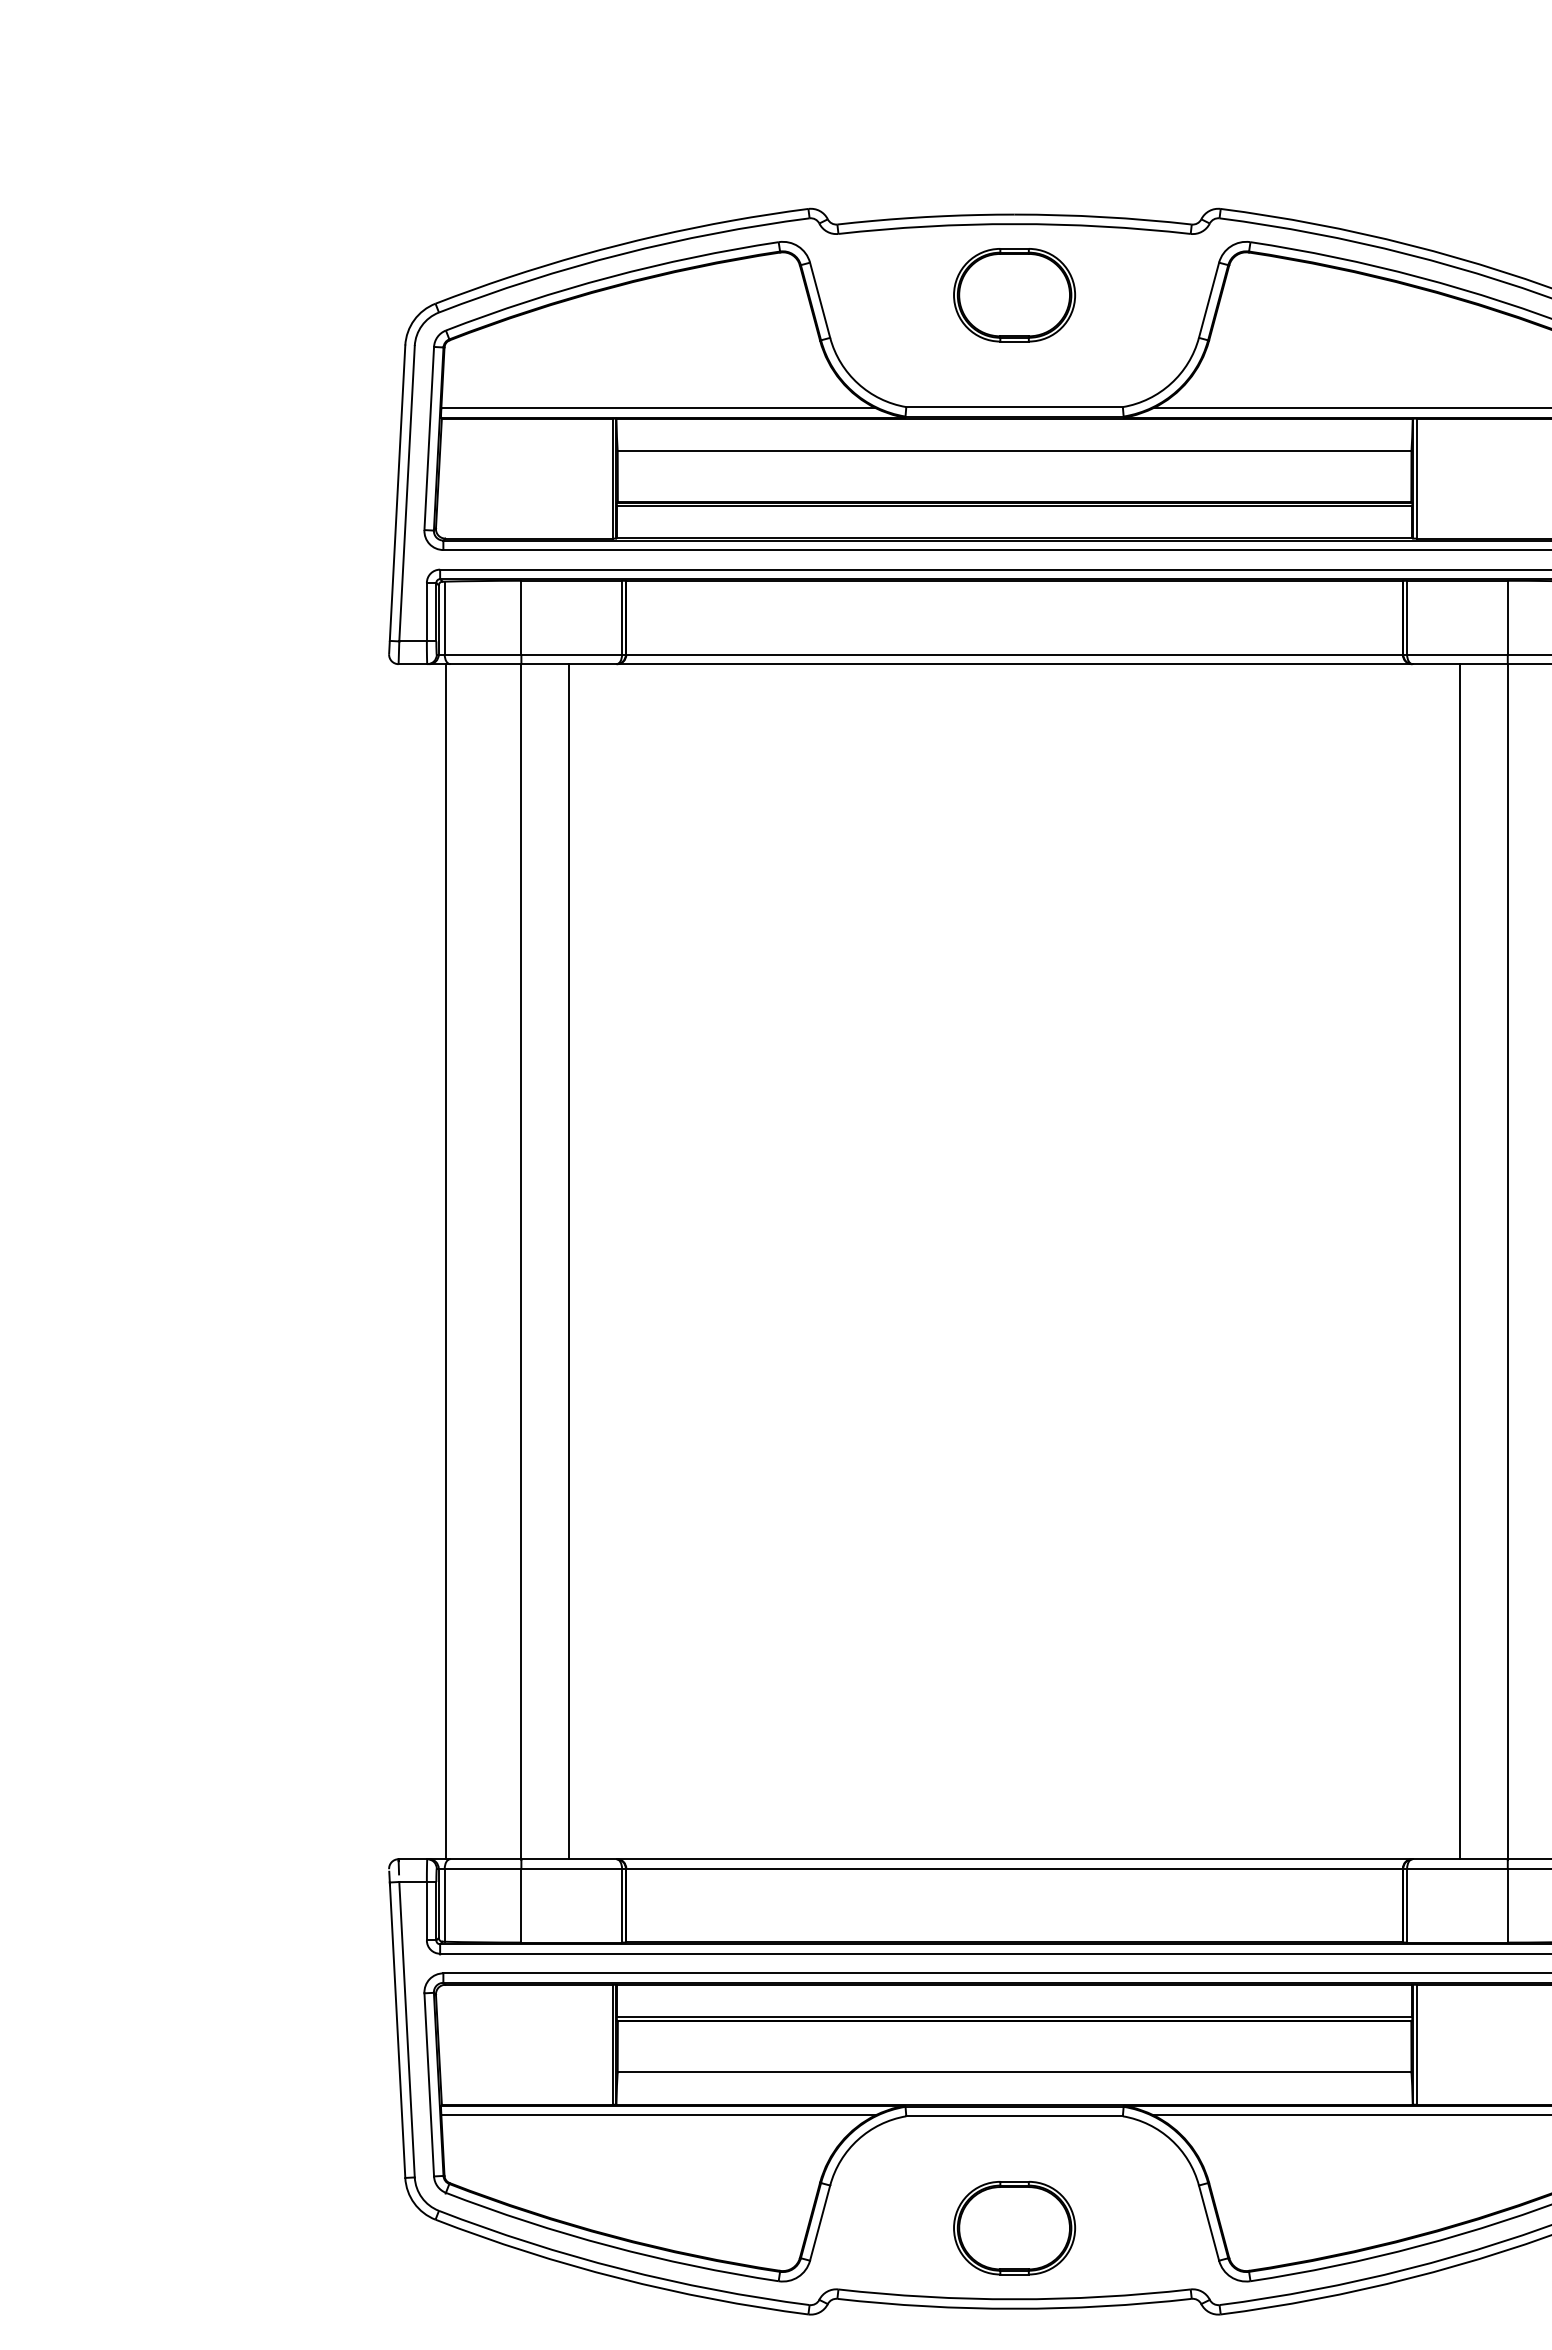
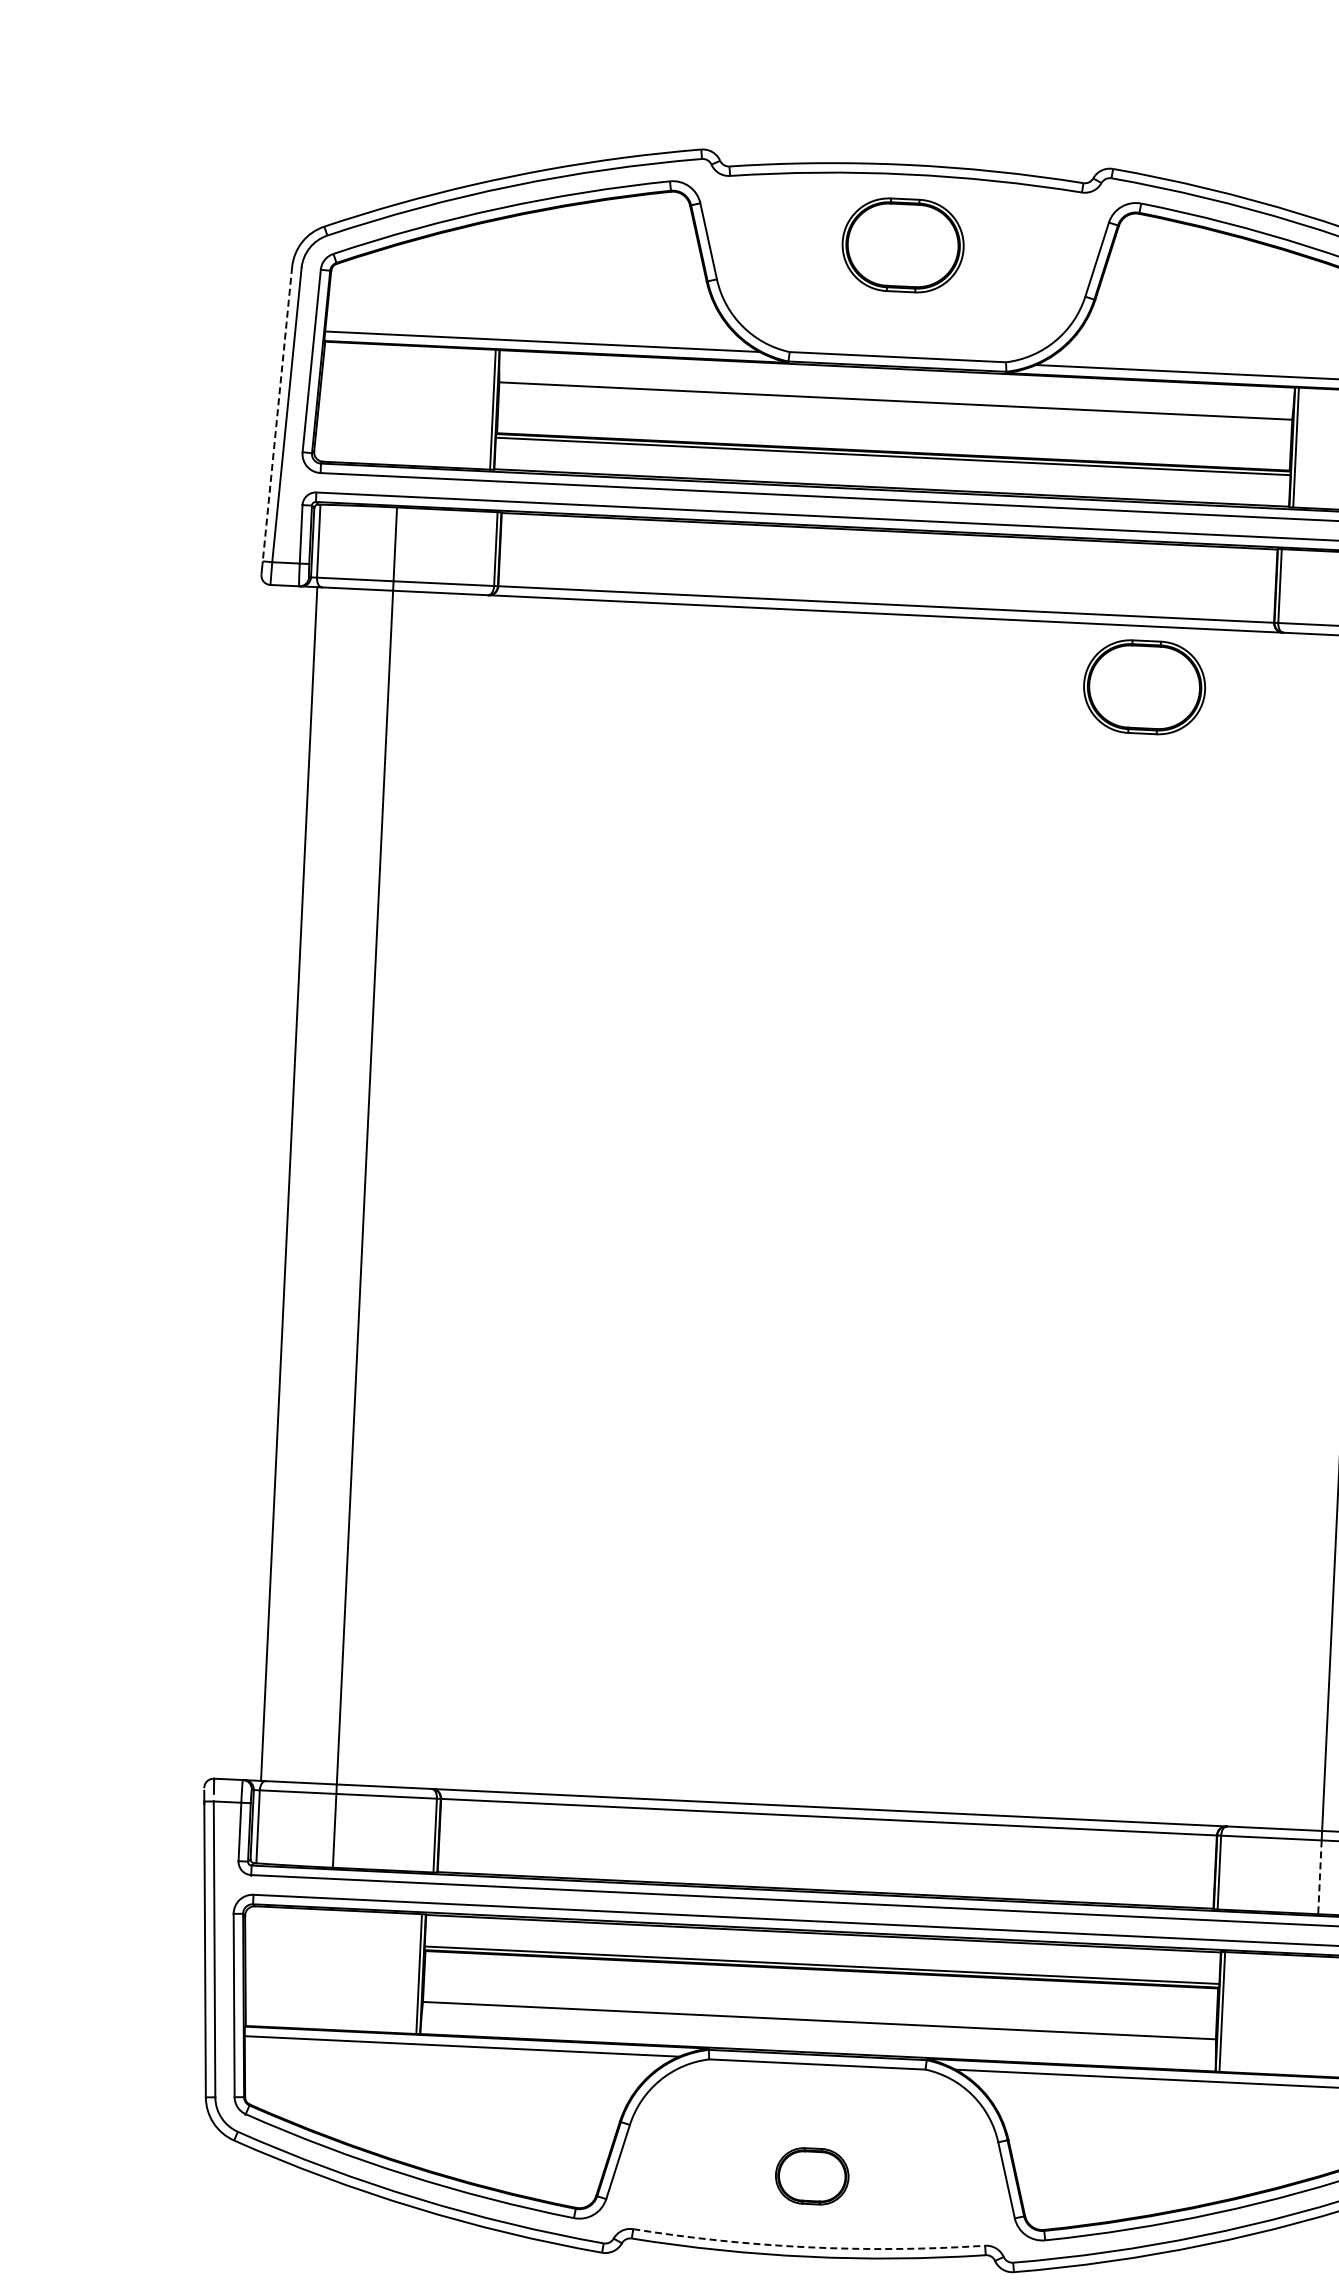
line: (397, 493) -> (277, 414), solid -> dashed
part: (1276, 725) -> (1144, 687), added
line: (568, 1261) -> (412, 1189), removed
line: (1460, 1261) -> (1303, 1231), removed
line: (1507, 1905) -> (1319, 1877), solid -> dashed
part: (1014, 2228) -> (811, 2176), size x0.6
arc: (1014, 2299) -> (808, 2247), solid -> dashed

